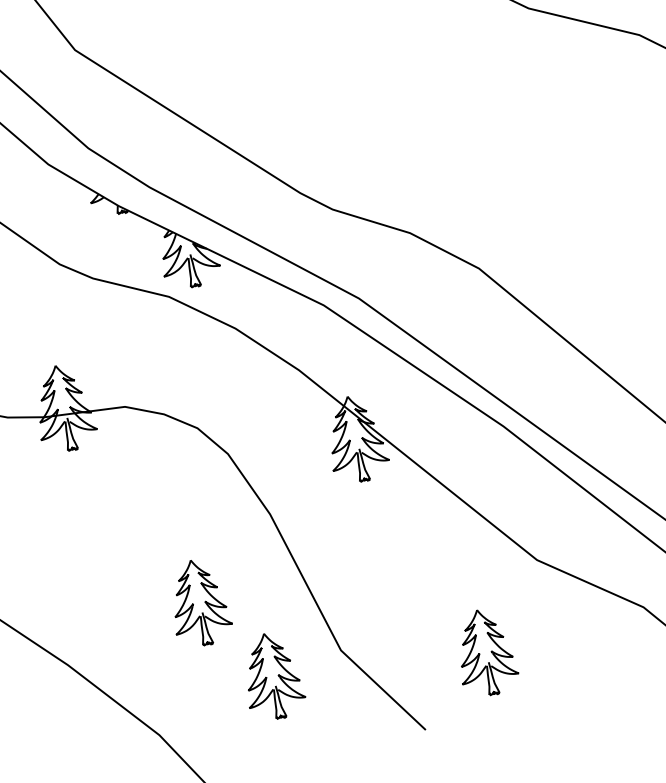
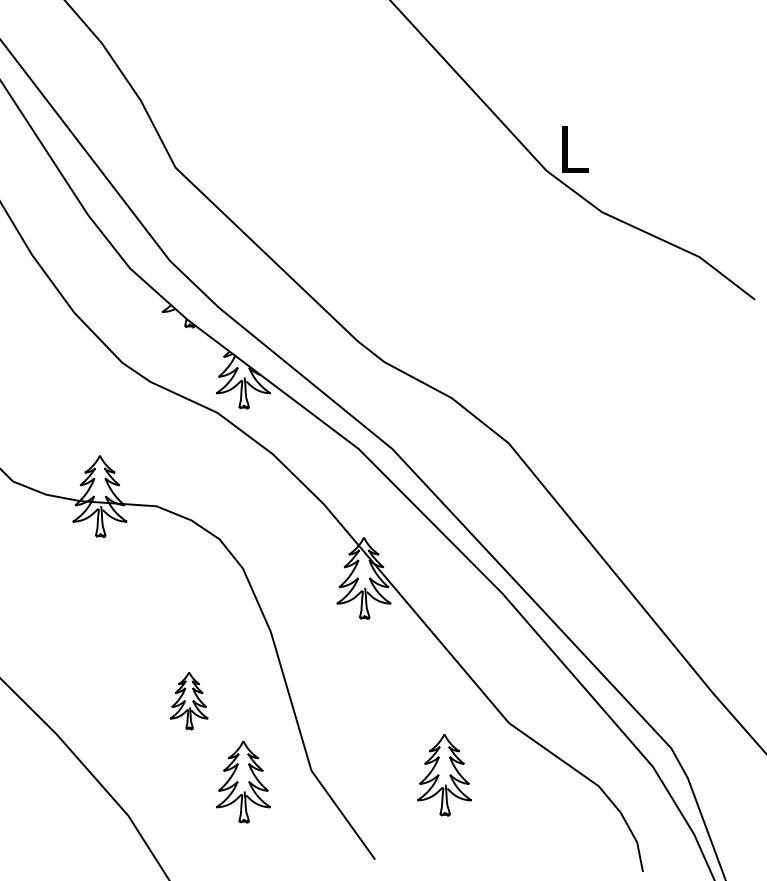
part: (198, 602) -> (188, 700), size x0.7
part: (485, 653) -> (444, 775), moved

